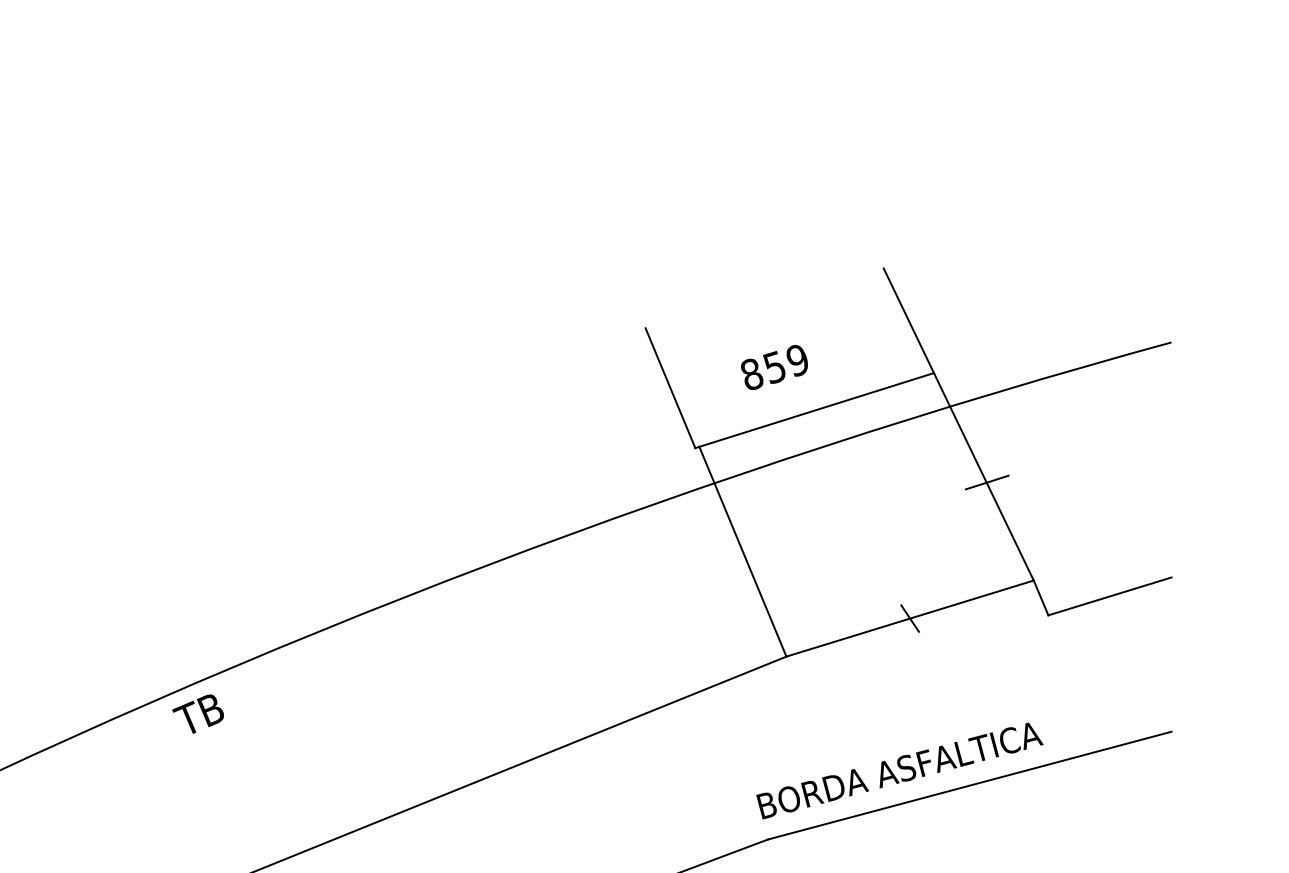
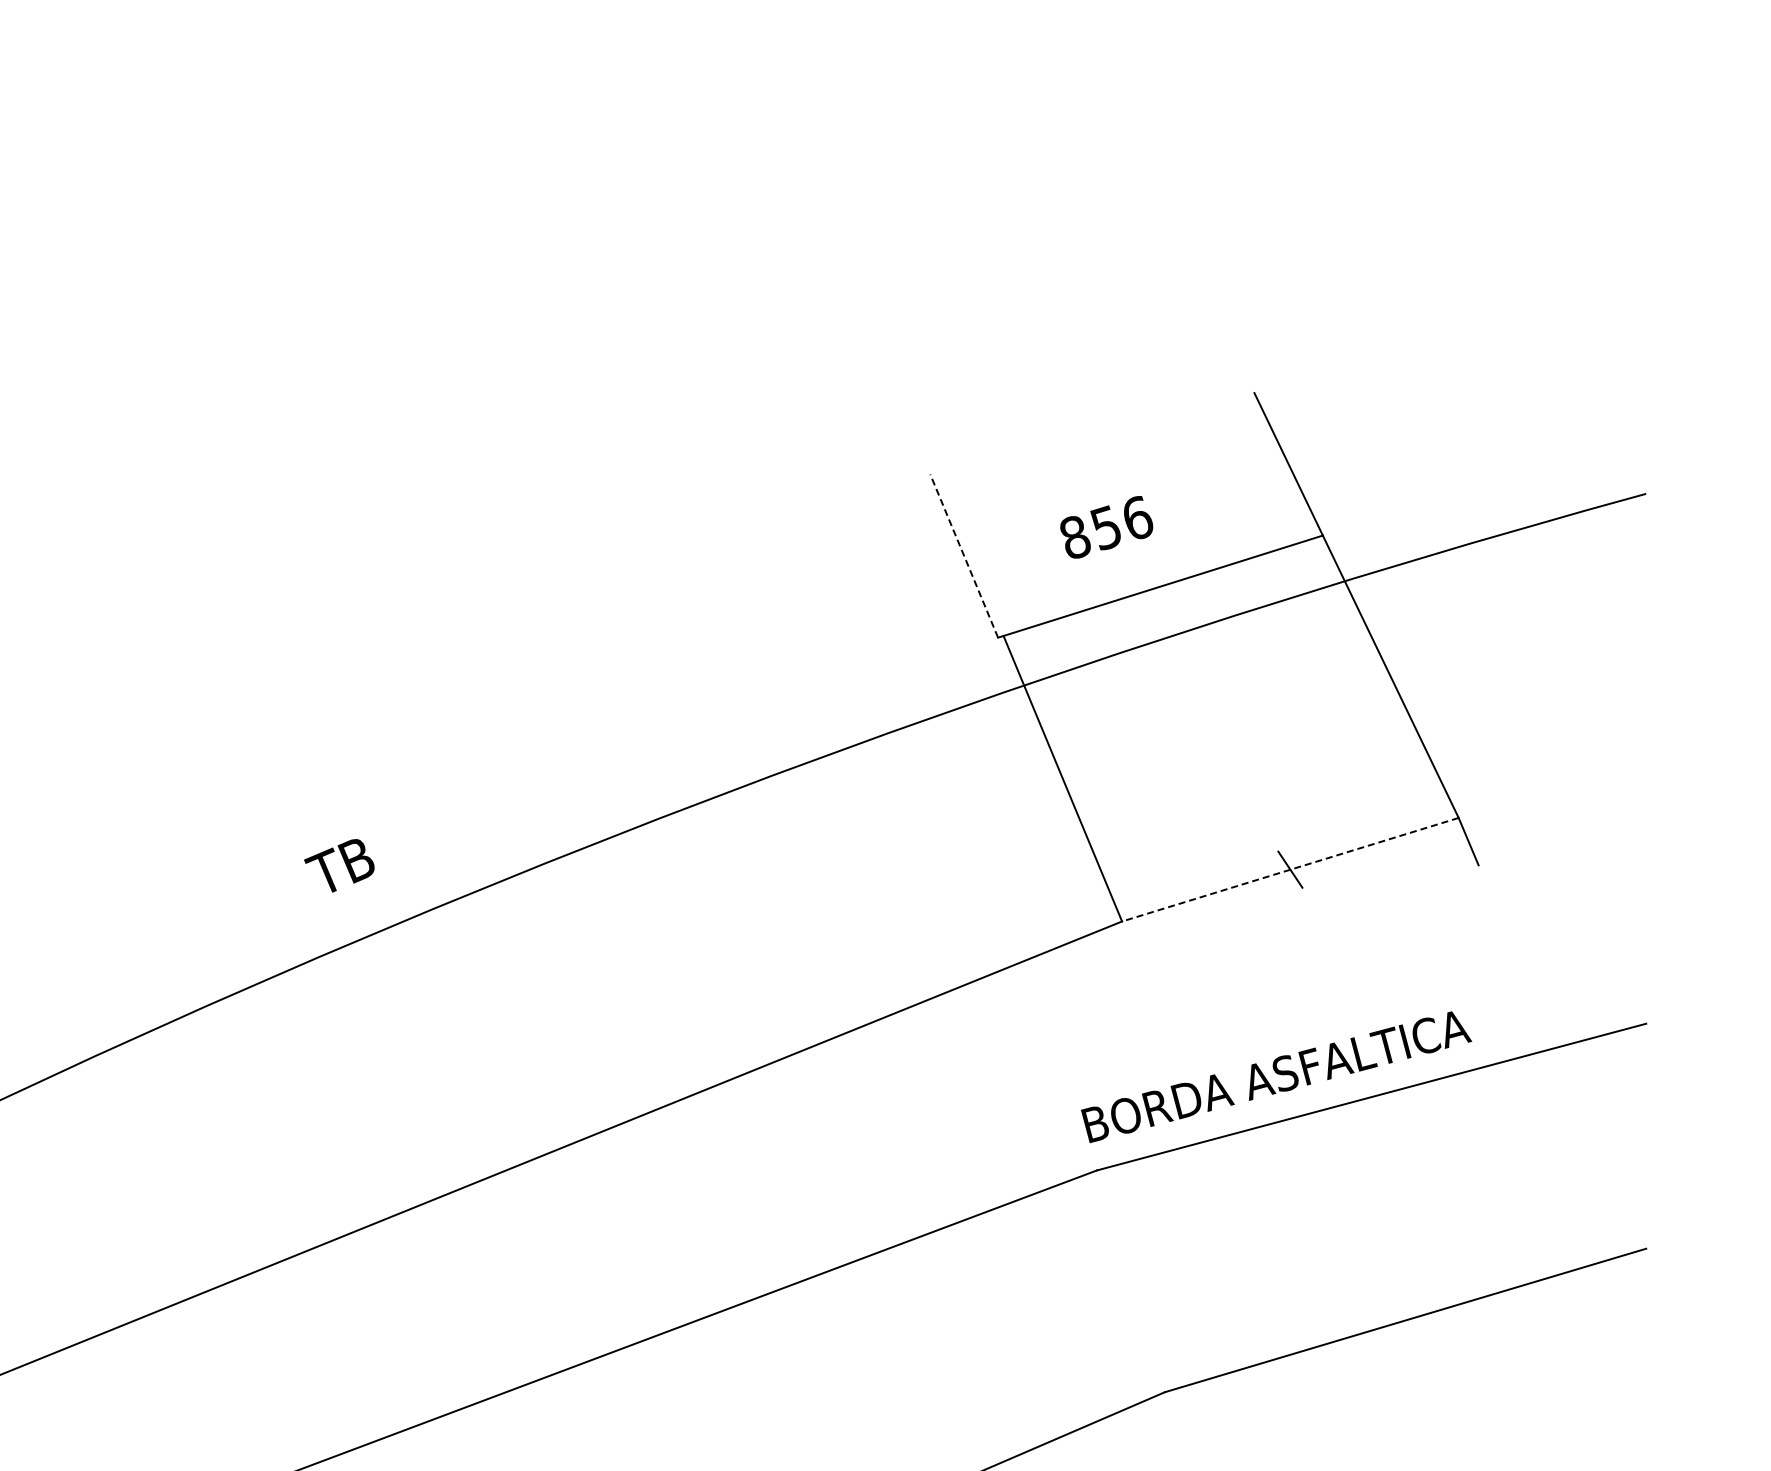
text: (797, 360) -> (1137, 518), 859 -> 856
line: (670, 387) -> (964, 555), solid -> dashed
line: (987, 482) -> (1395, 684), removed
line: (1110, 596) -> (1562, 839), removed
line: (909, 618) -> (1289, 869), solid -> dashed
text: (198, 713) -> (339, 865), moved

